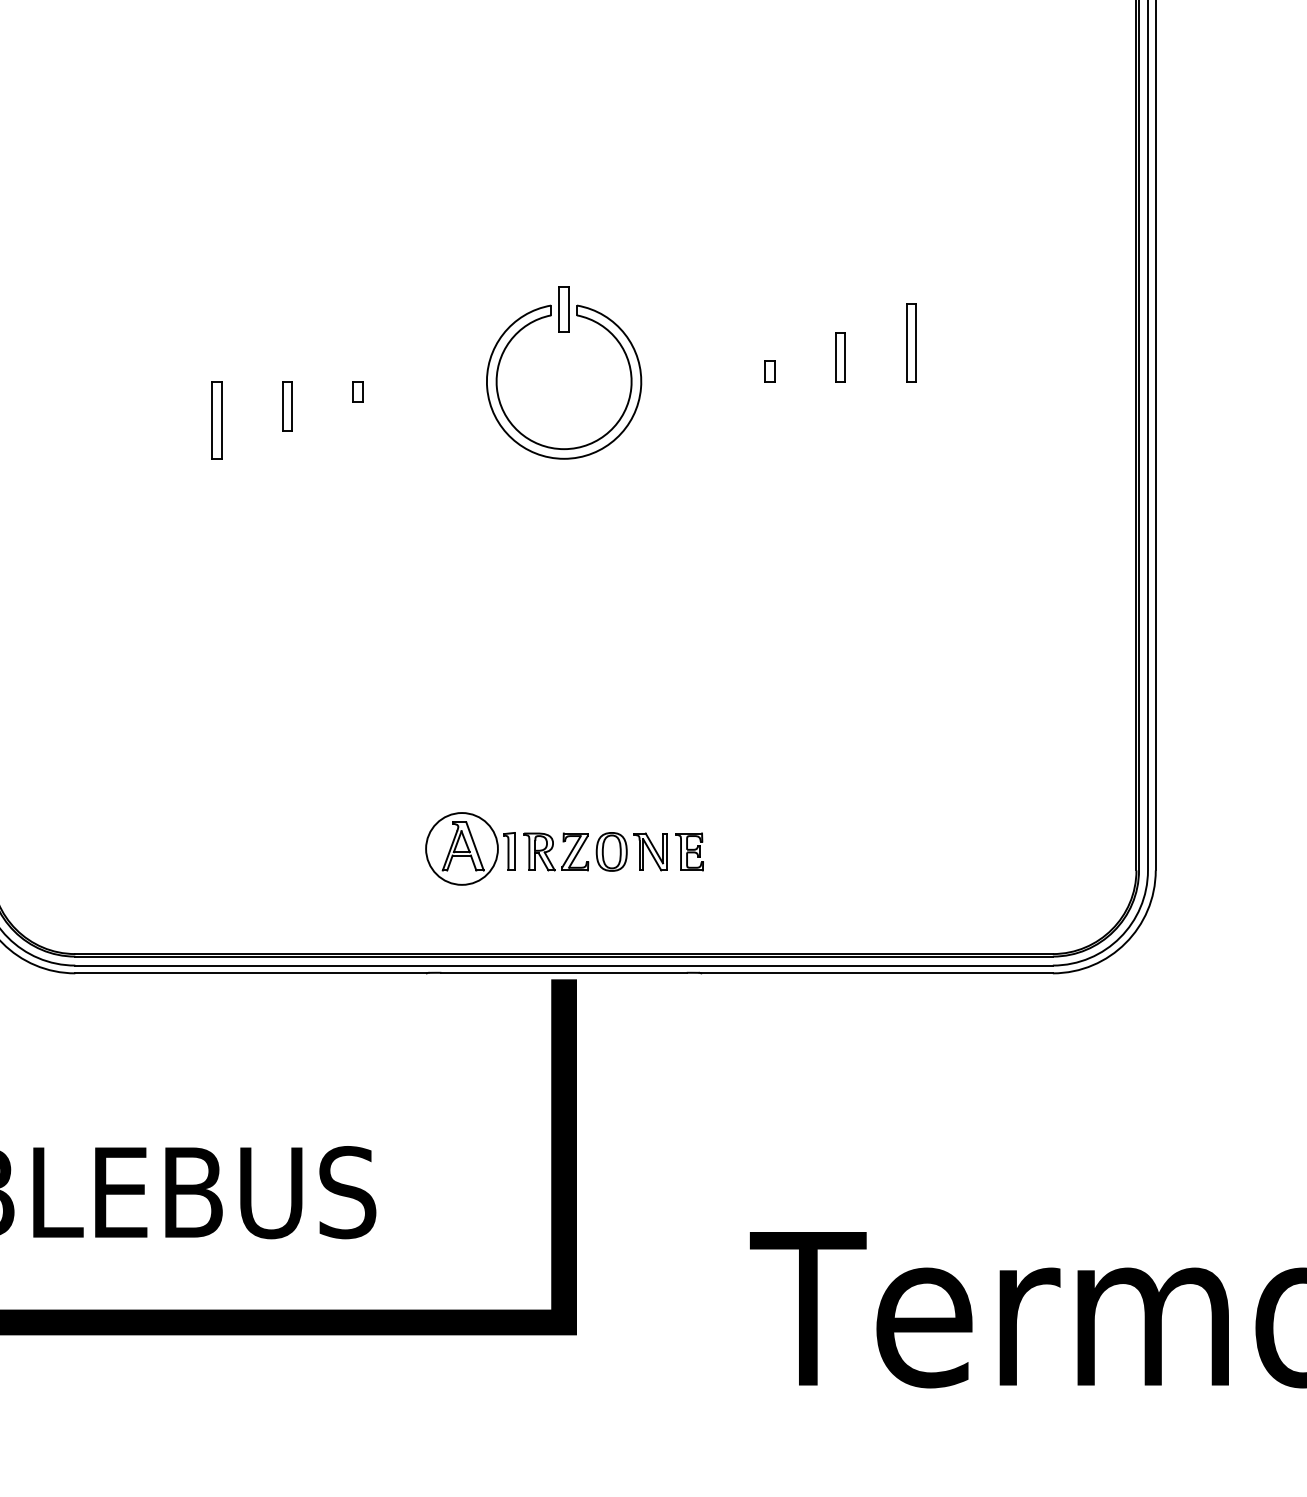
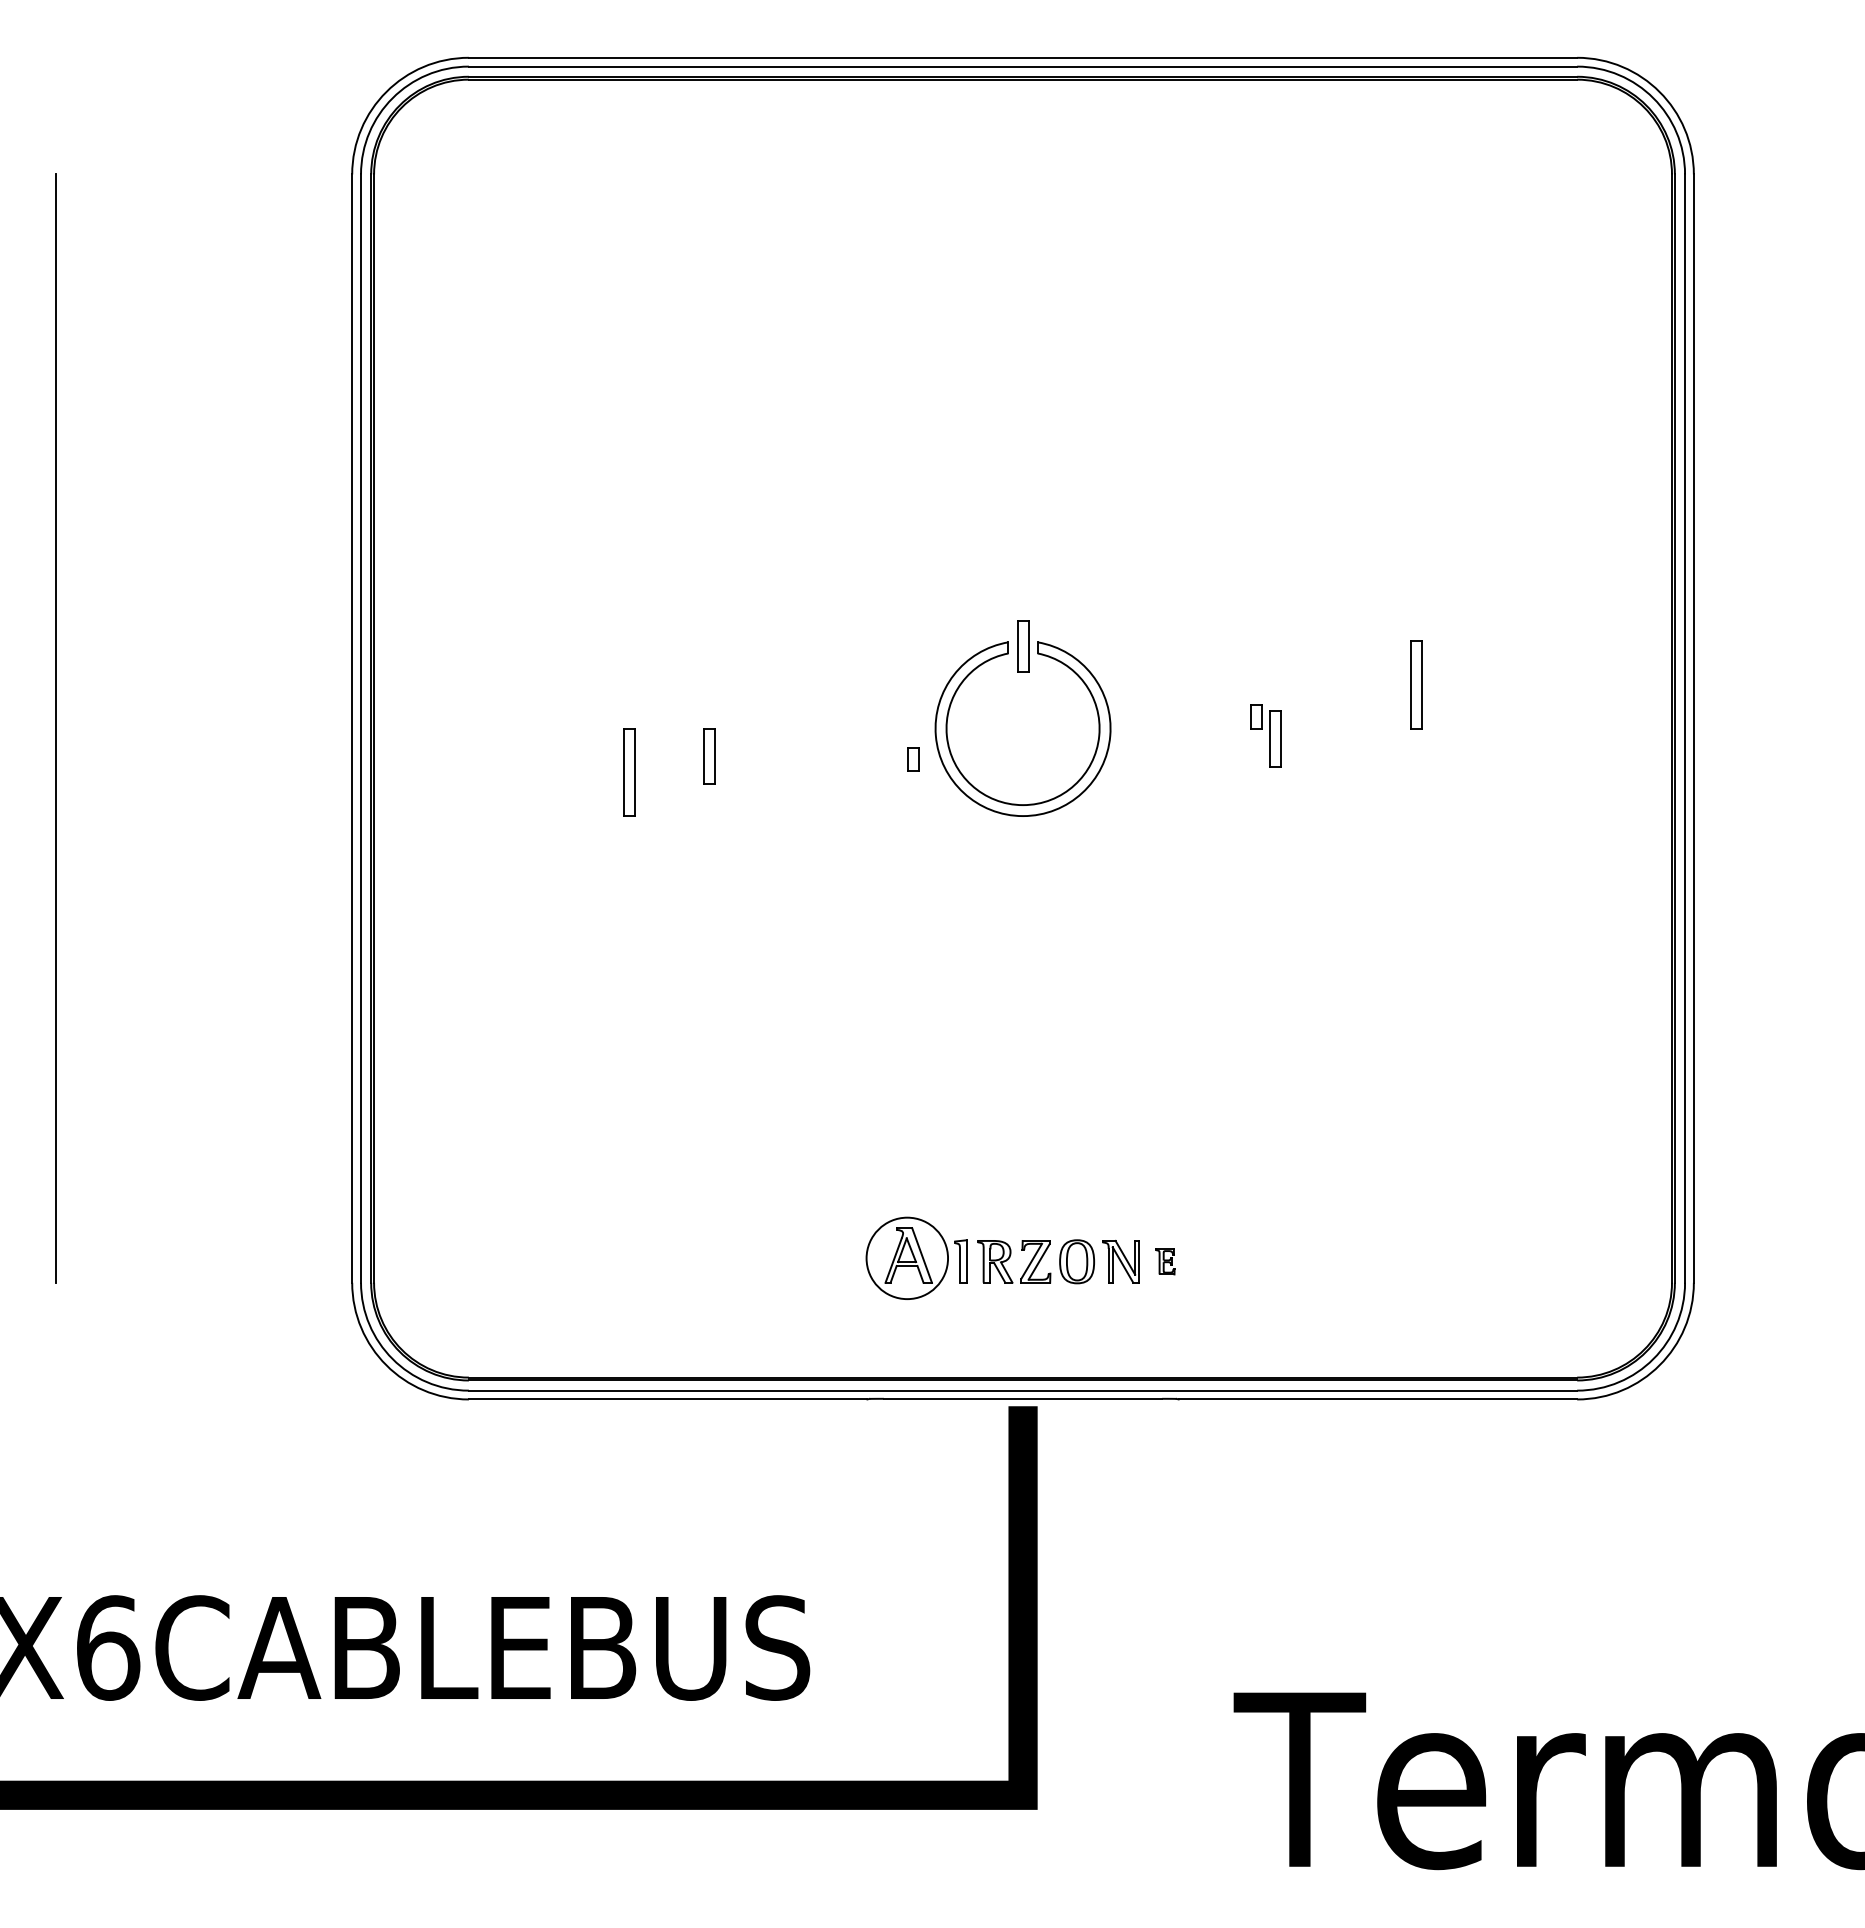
part: (840, 356) -> (1275, 738), moved
part: (358, 392) -> (913, 759), moved
part: (689, 851) -> (1165, 1261), size x0.6

